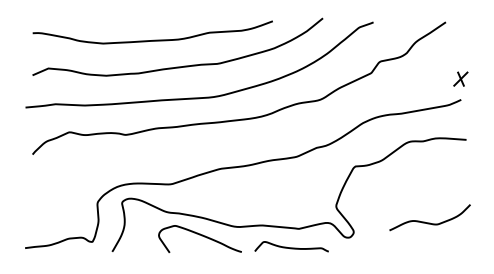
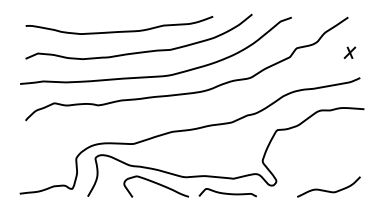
part: (460, 78) -> (349, 52), moved
curve: (429, 222) -> (328, 190), moved

